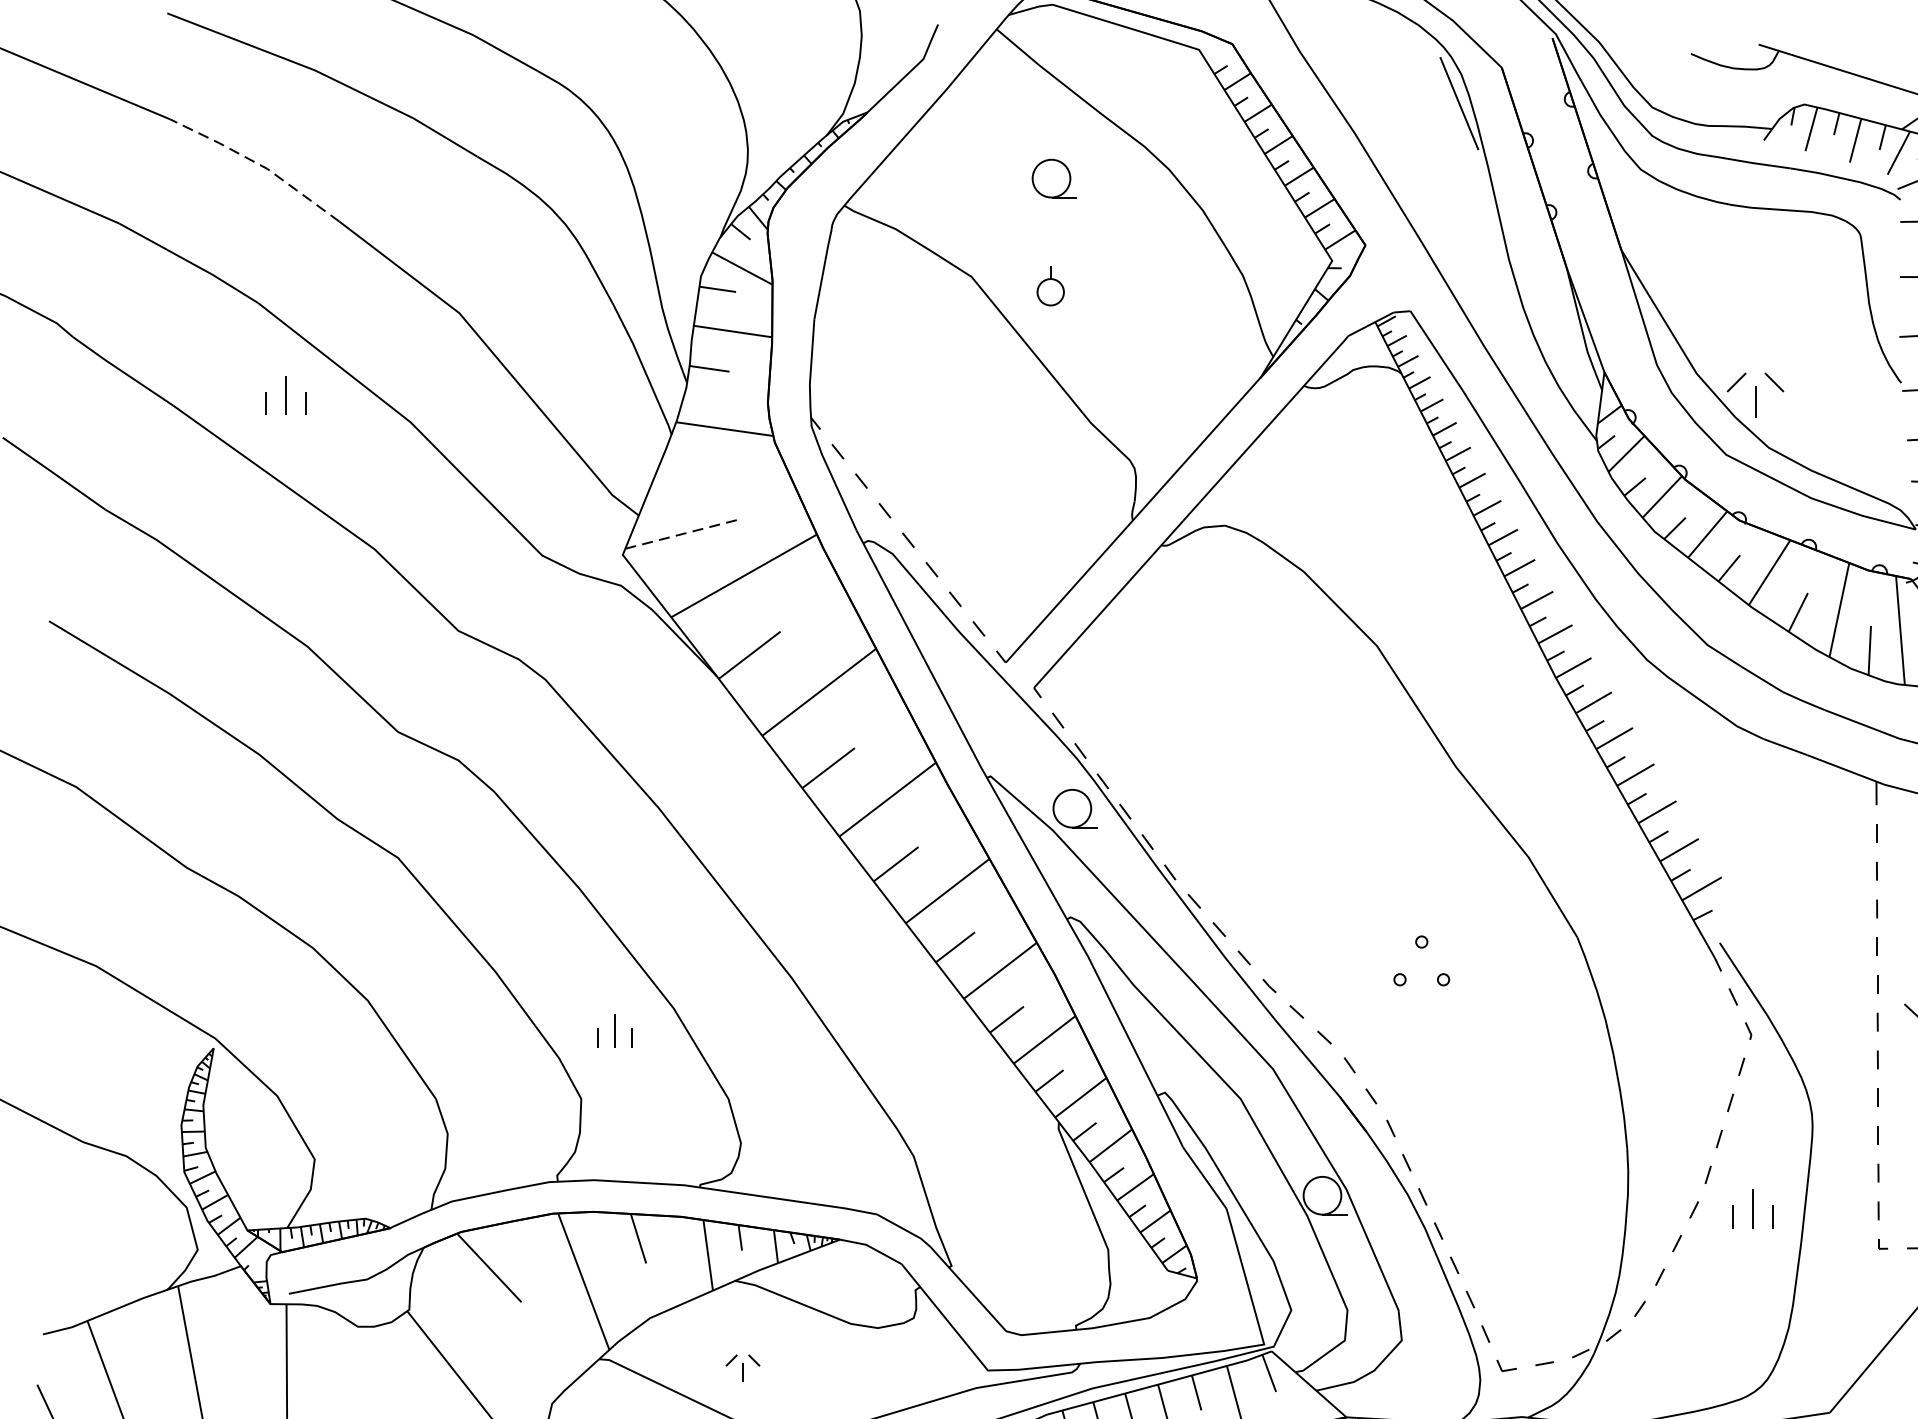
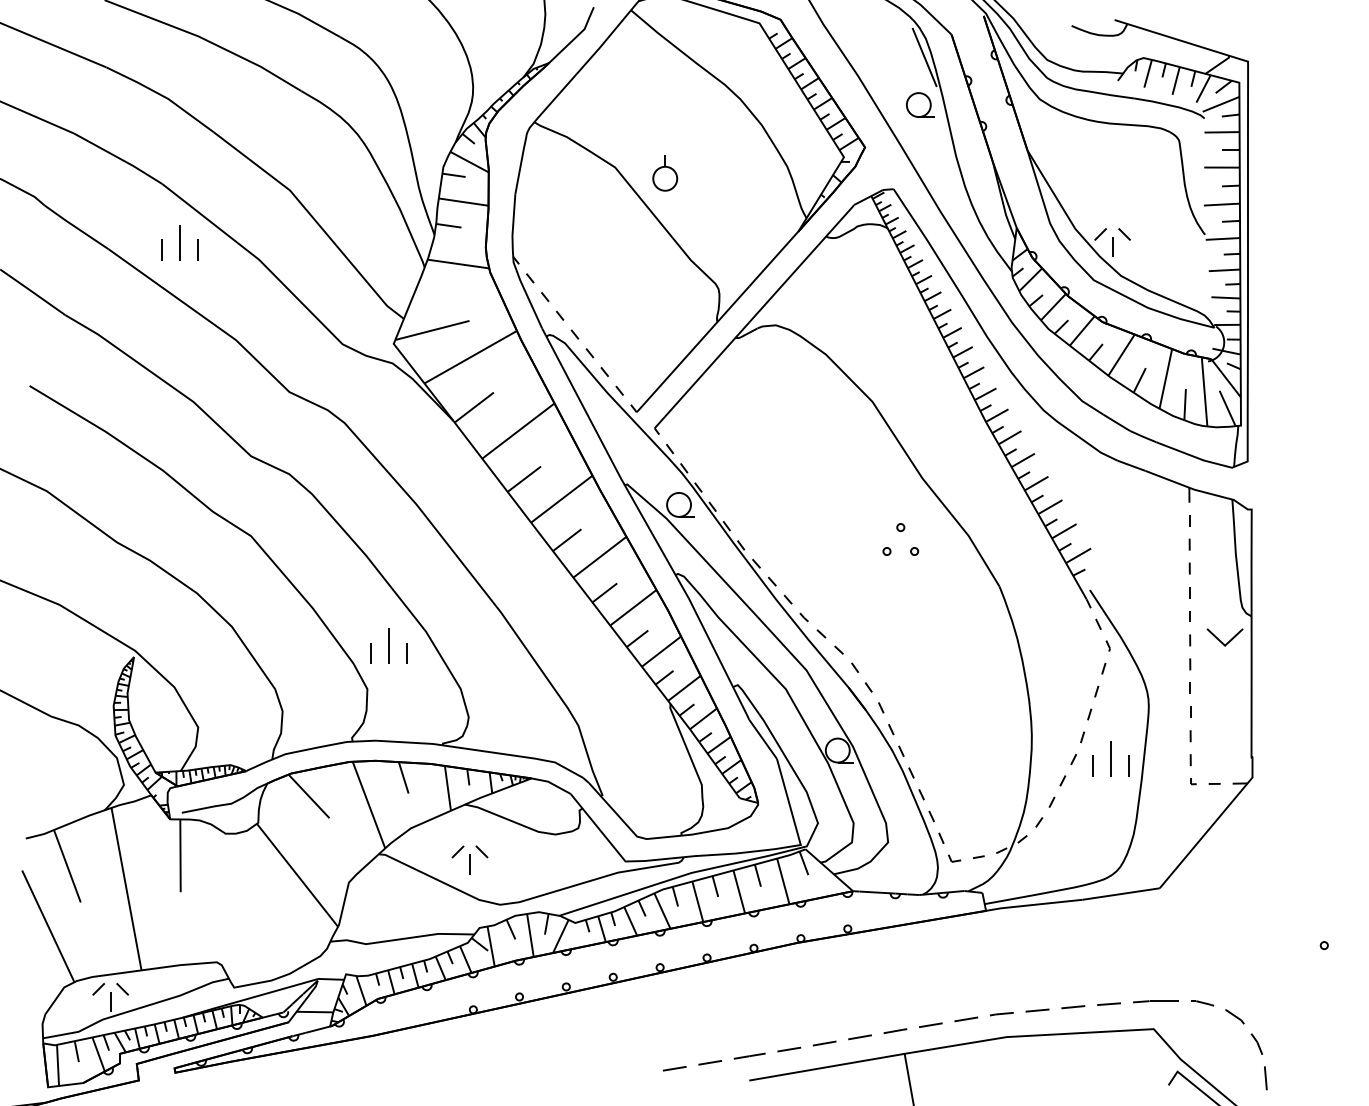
line: (258, 163) -> (162, 95), dashed -> solid
part: (1054, 177) -> (920, 104), moved
part: (1051, 286) -> (665, 173), size x1.43
part: (285, 395) -> (179, 242), size x1.43
line: (683, 533) -> (432, 330), dashed -> solid
part: (1421, 948) -> (900, 531), moved
part: (614, 1030) -> (388, 645), size x1.67
part: (1752, 1208) -> (1110, 758), size x1.43
part: (742, 1367) -> (469, 859), size x1.67

